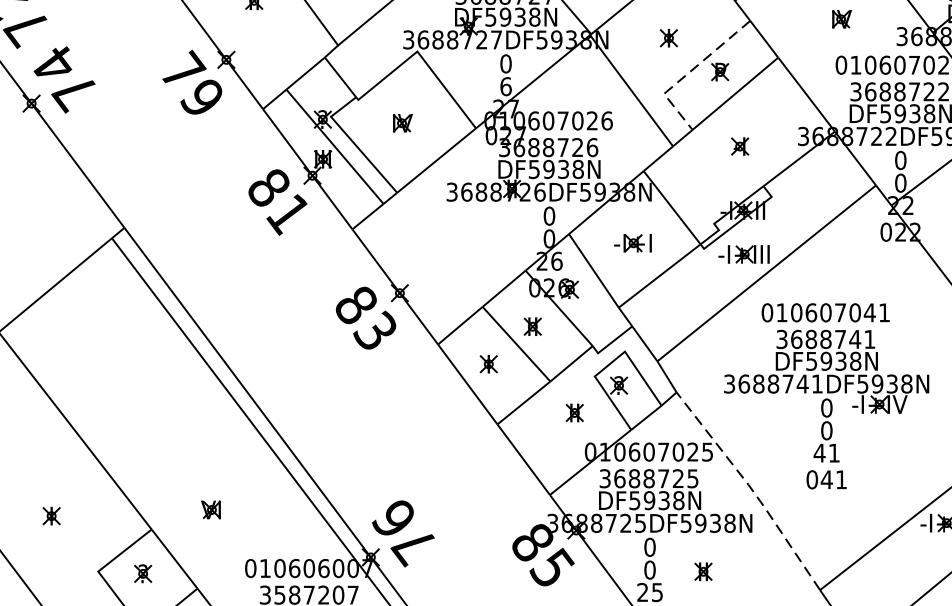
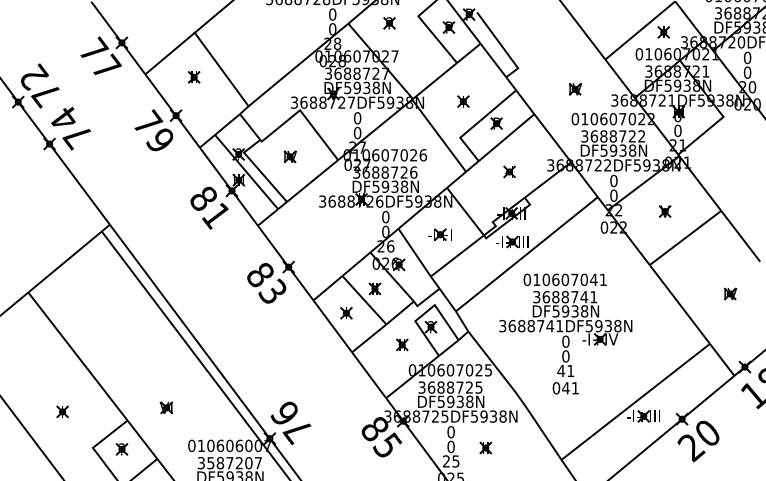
line: (689, 73) -> (476, 124), dashed -> solid
text: (505, 85) -> (357, 132), 6 -> 0
line: (750, 487) -> (516, 393), dashed -> solid

